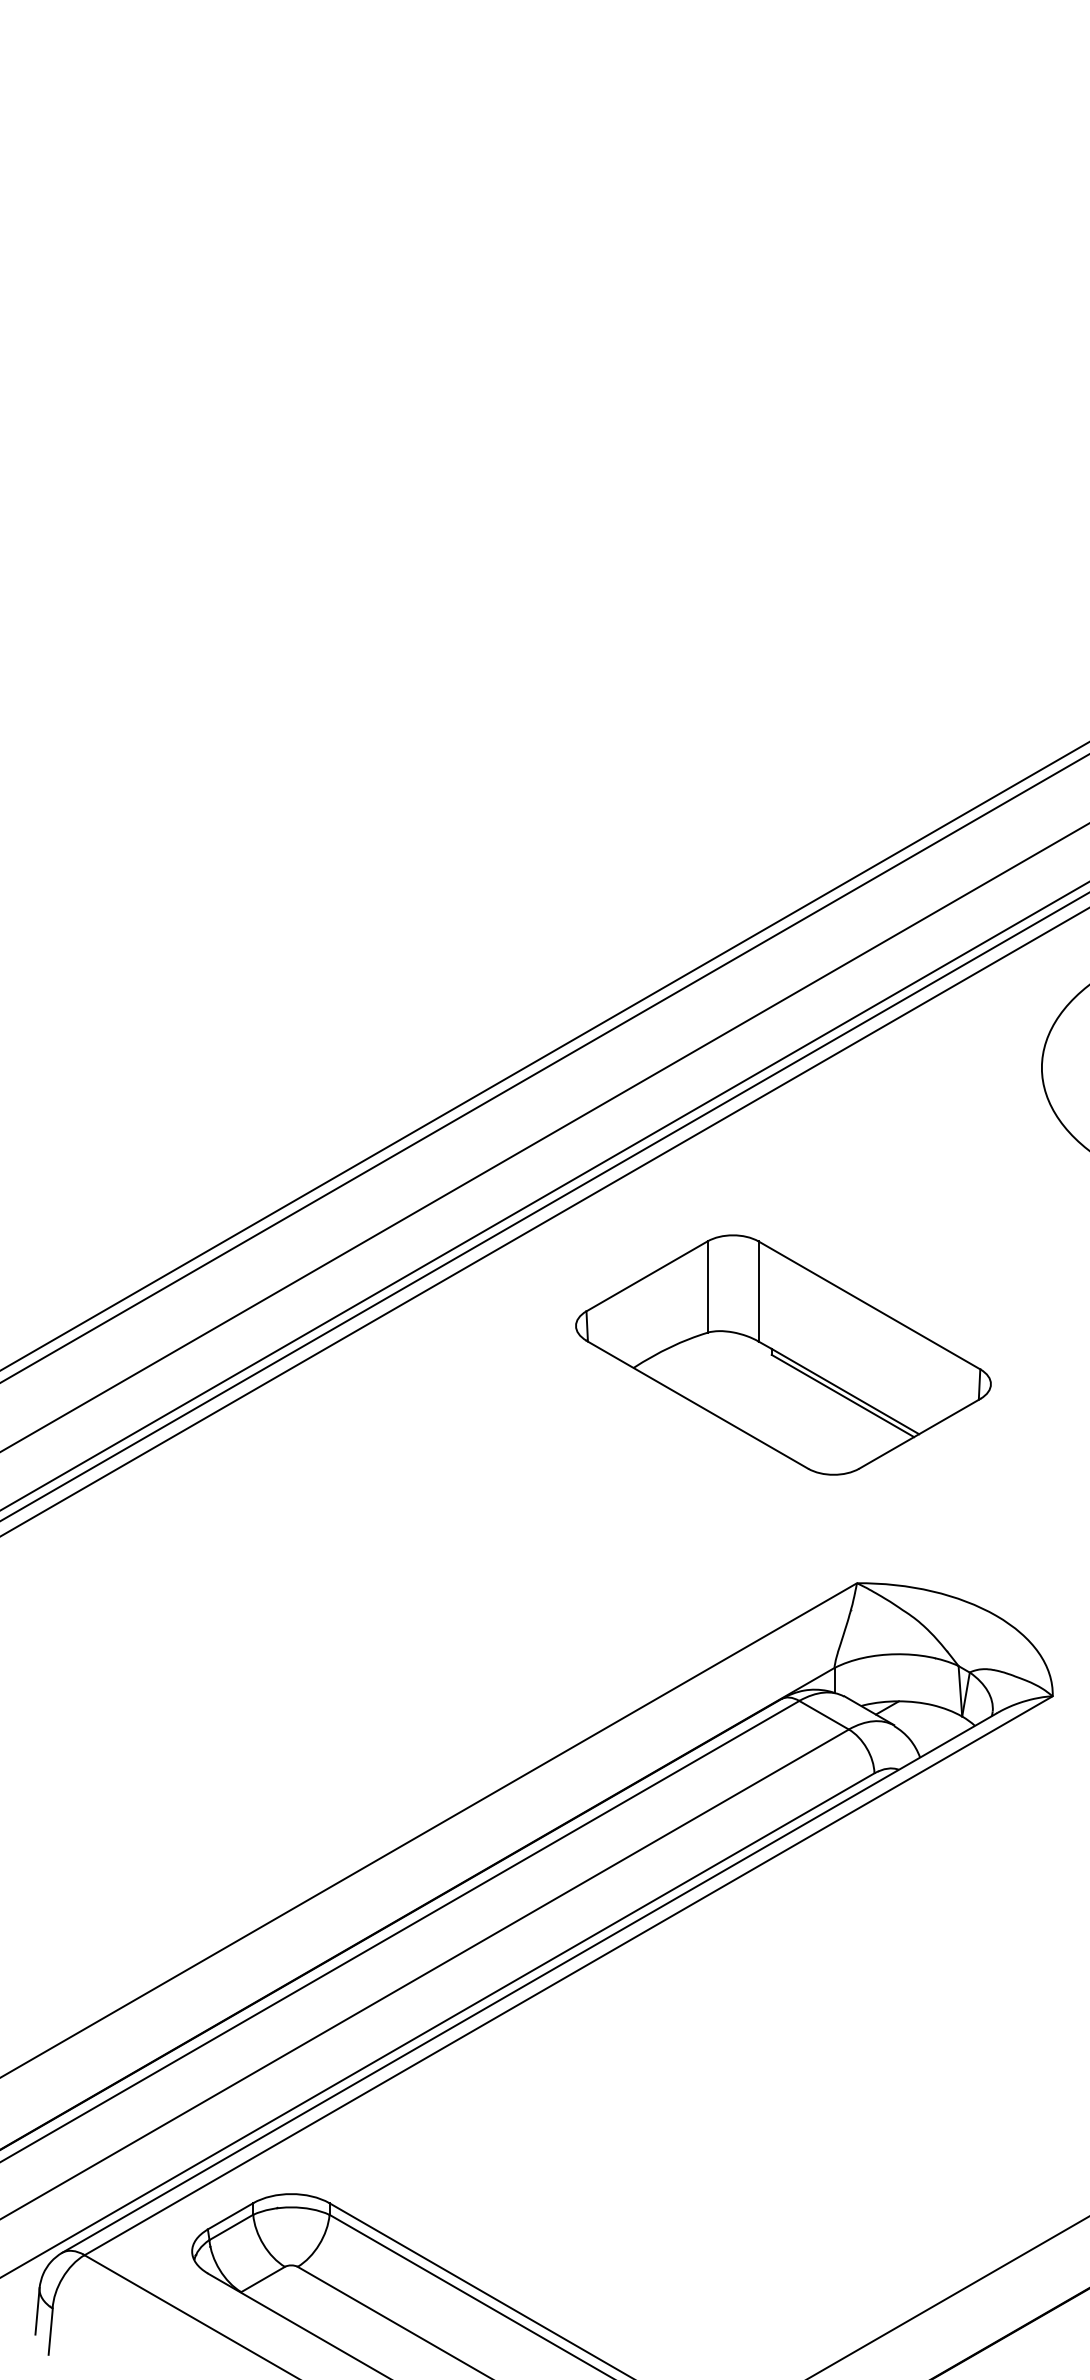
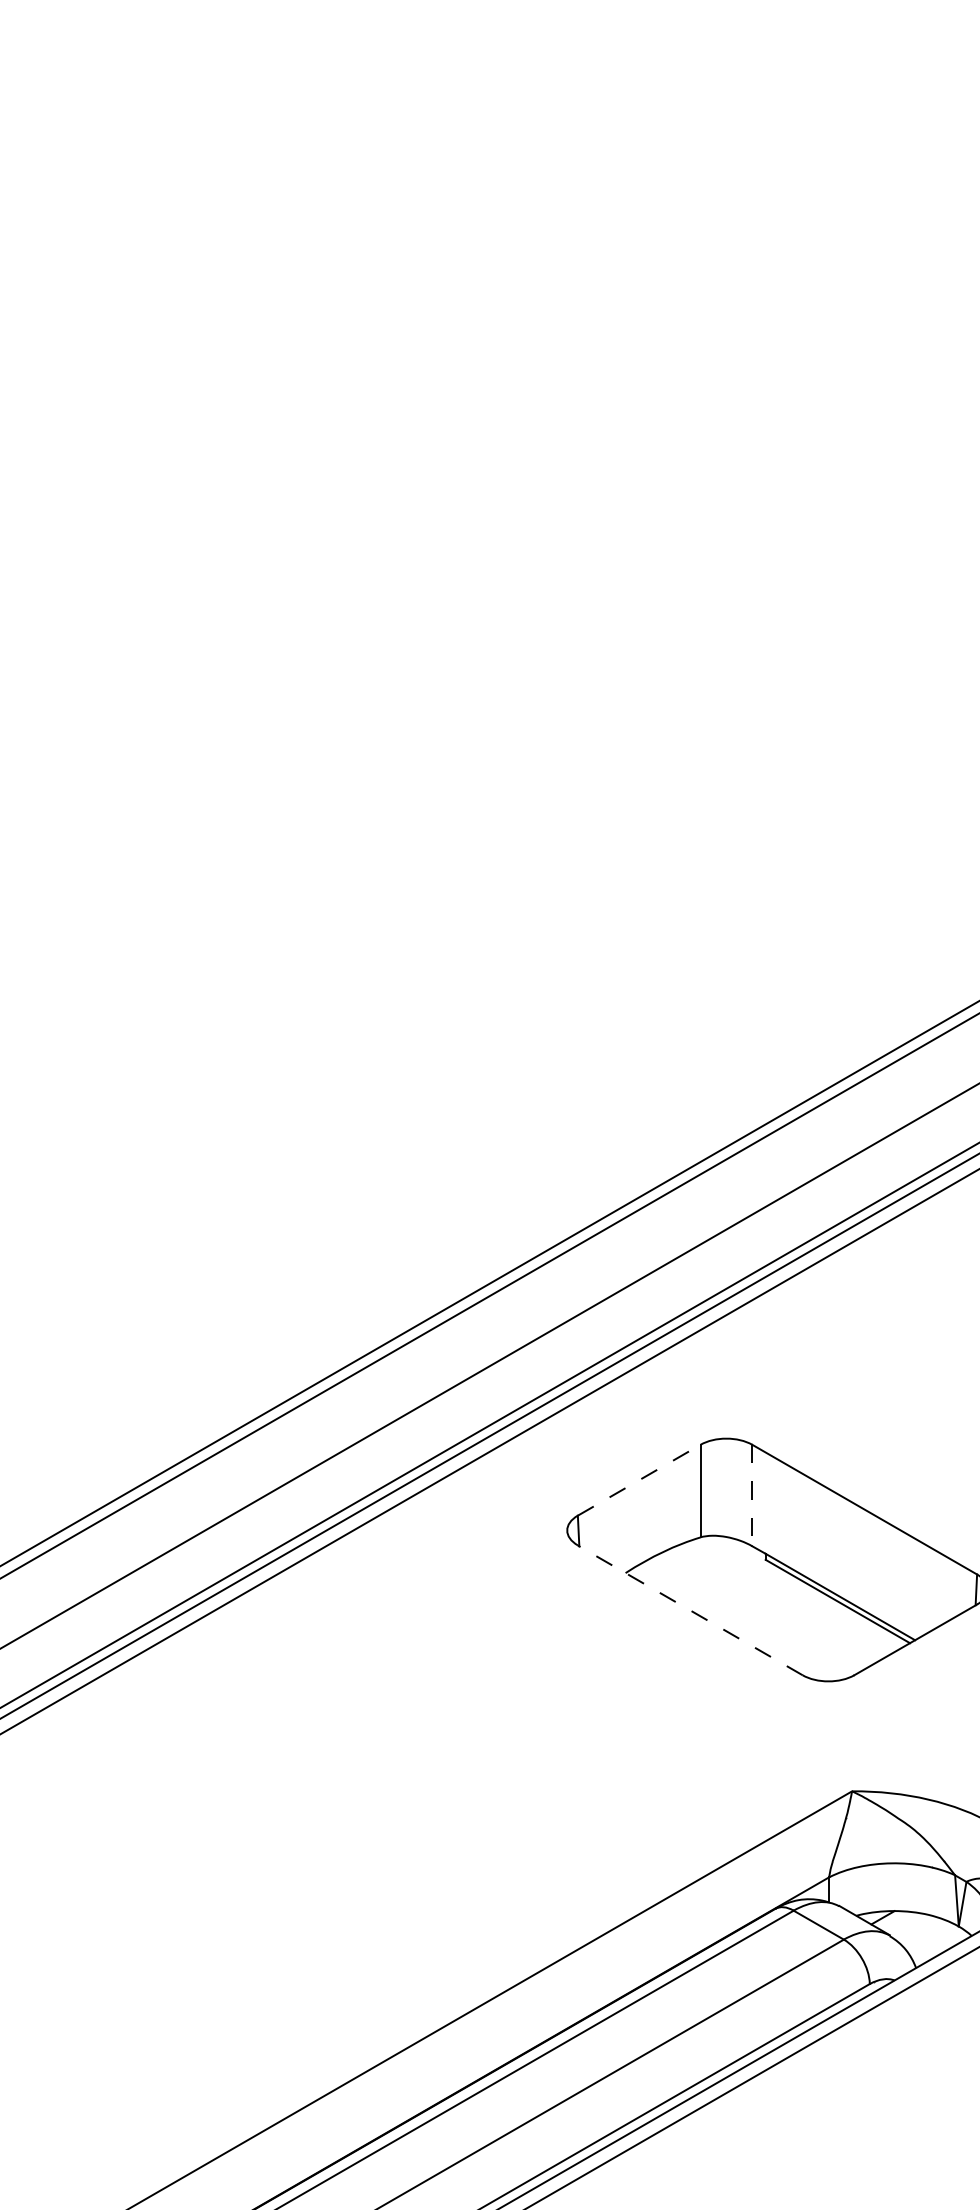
line: (647, 1276) -> (639, 1480), solid -> dashed
line: (758, 1291) -> (752, 1495), solid -> dashed
line: (696, 1404) -> (689, 1610), solid -> dashed

